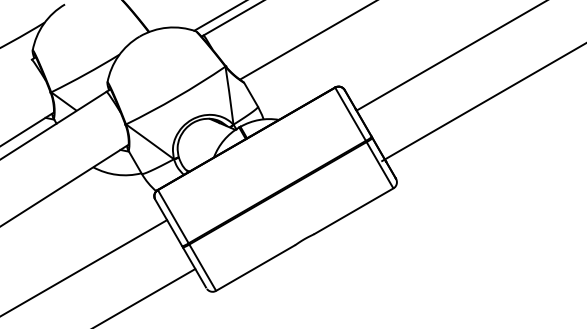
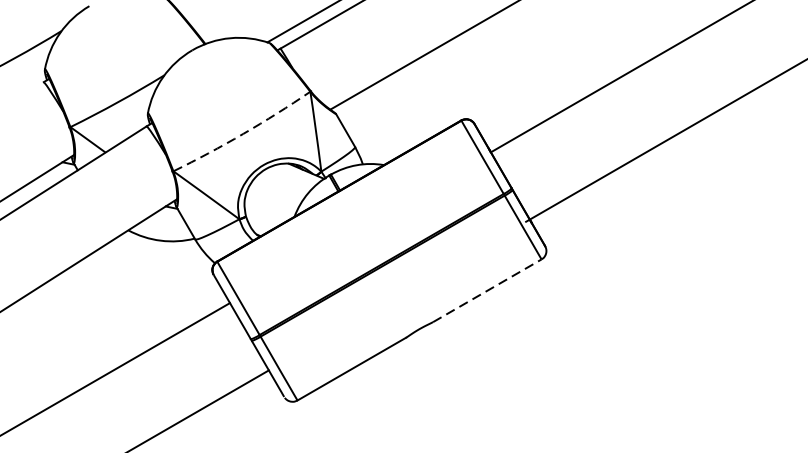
arc: (176, 97) -> (242, 134), solid -> dashed
line: (354, 210) -> (487, 289), solid -> dashed

